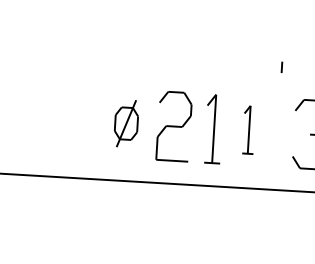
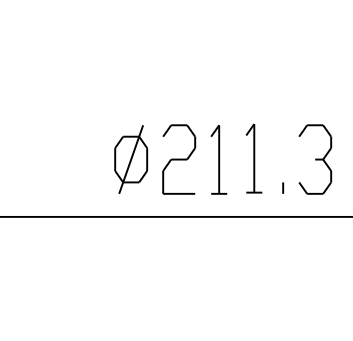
curve: (282, 66) -> (283, 187), moved
part: (126, 123) -> (131, 159), size x1.43
part: (248, 129) -> (253, 158), size x1.43

